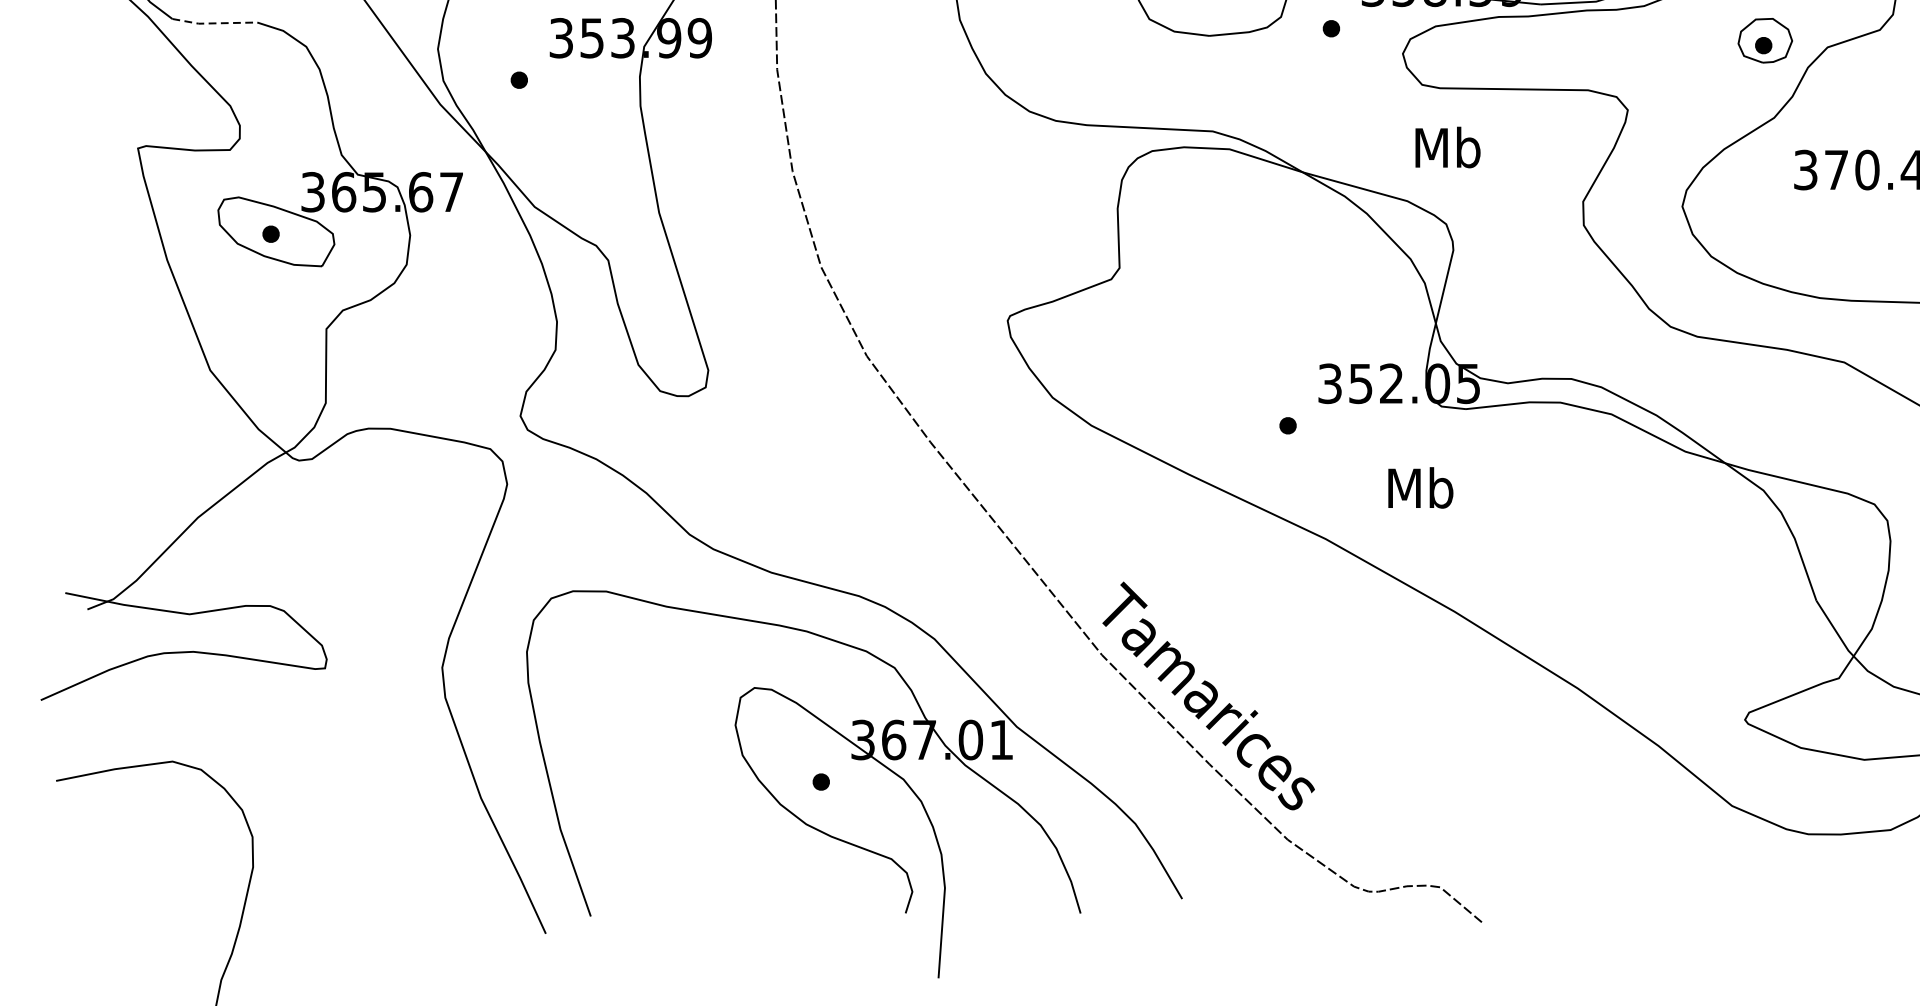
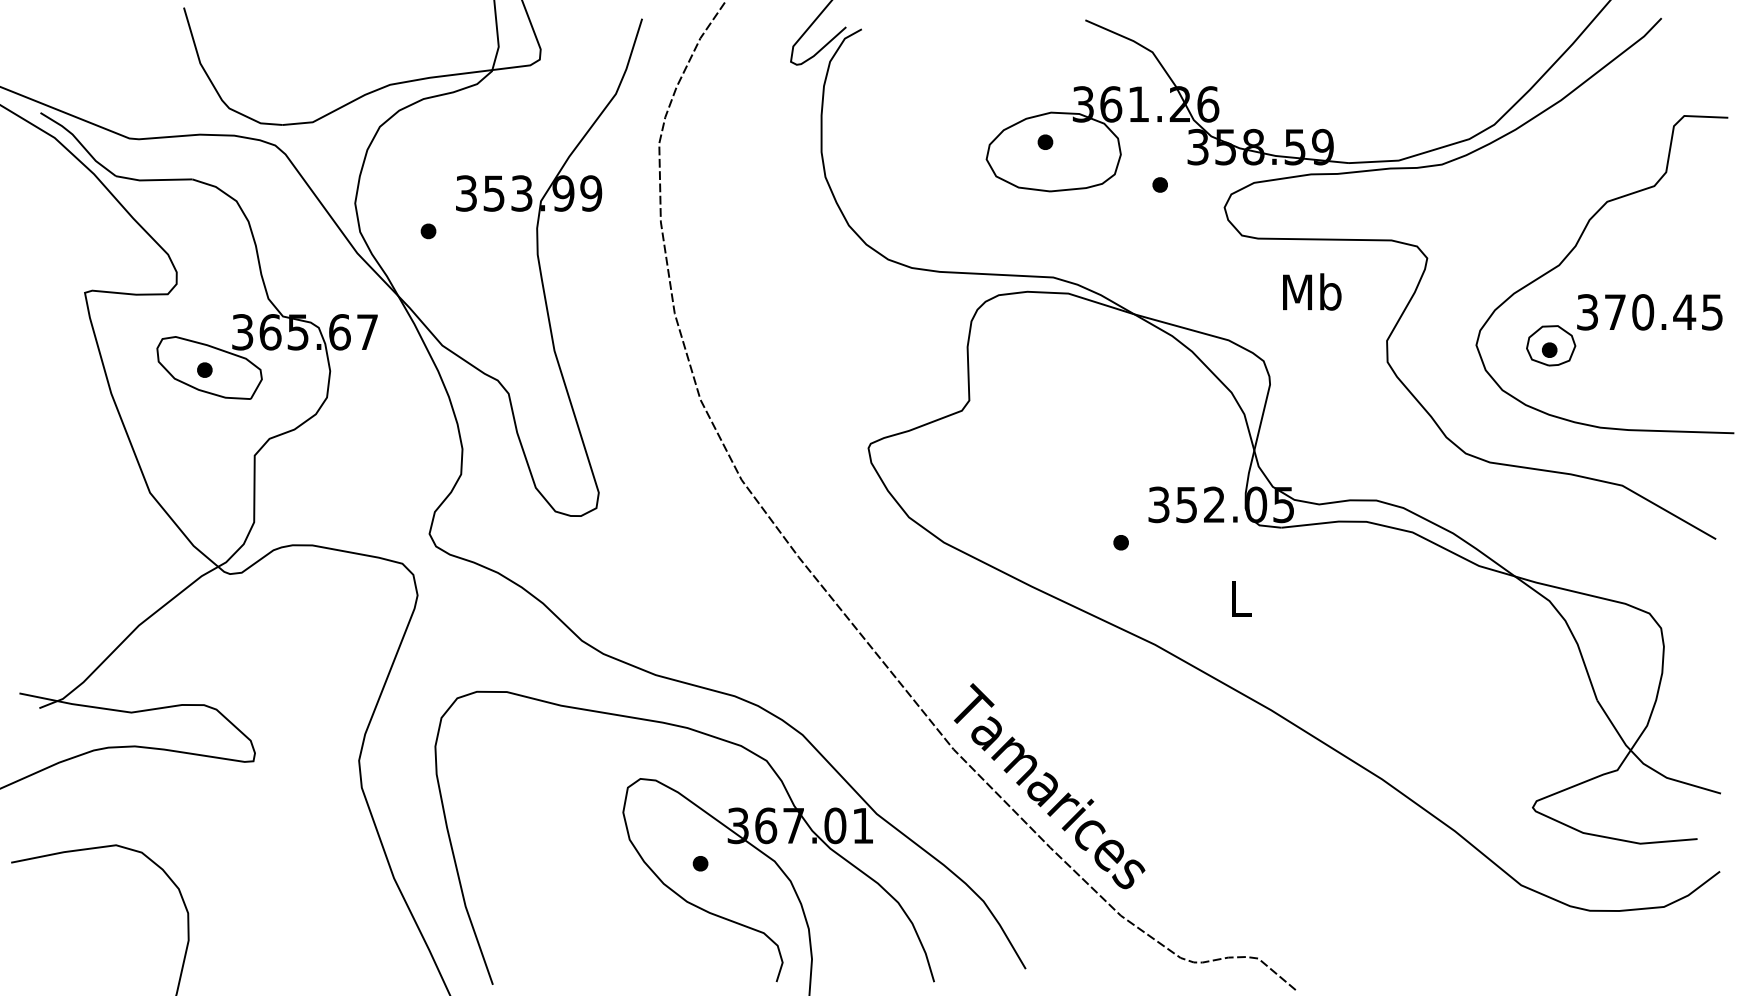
line: (214, 23) -> (153, 180), dashed -> solid
part: (1765, 40) -> (1551, 345), moved
text: (1448, 146) -> (1312, 291), moved
text: (1420, 487) -> (1240, 598), Mb -> L

